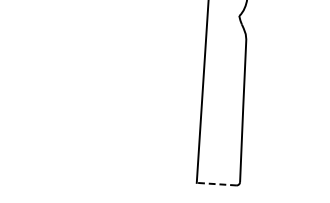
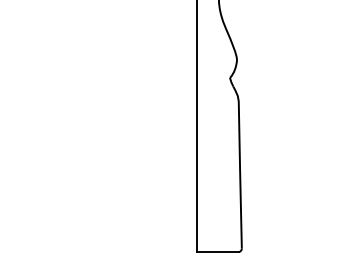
line: (217, 184) -> (218, 252), dashed -> solid

